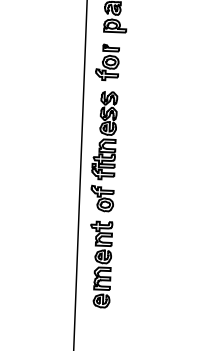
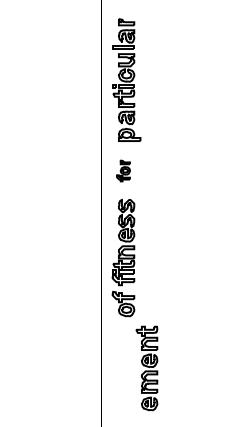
part: (107, 61) -> (123, 170), size x0.6
part: (99, 264) -> (146, 368), moved

